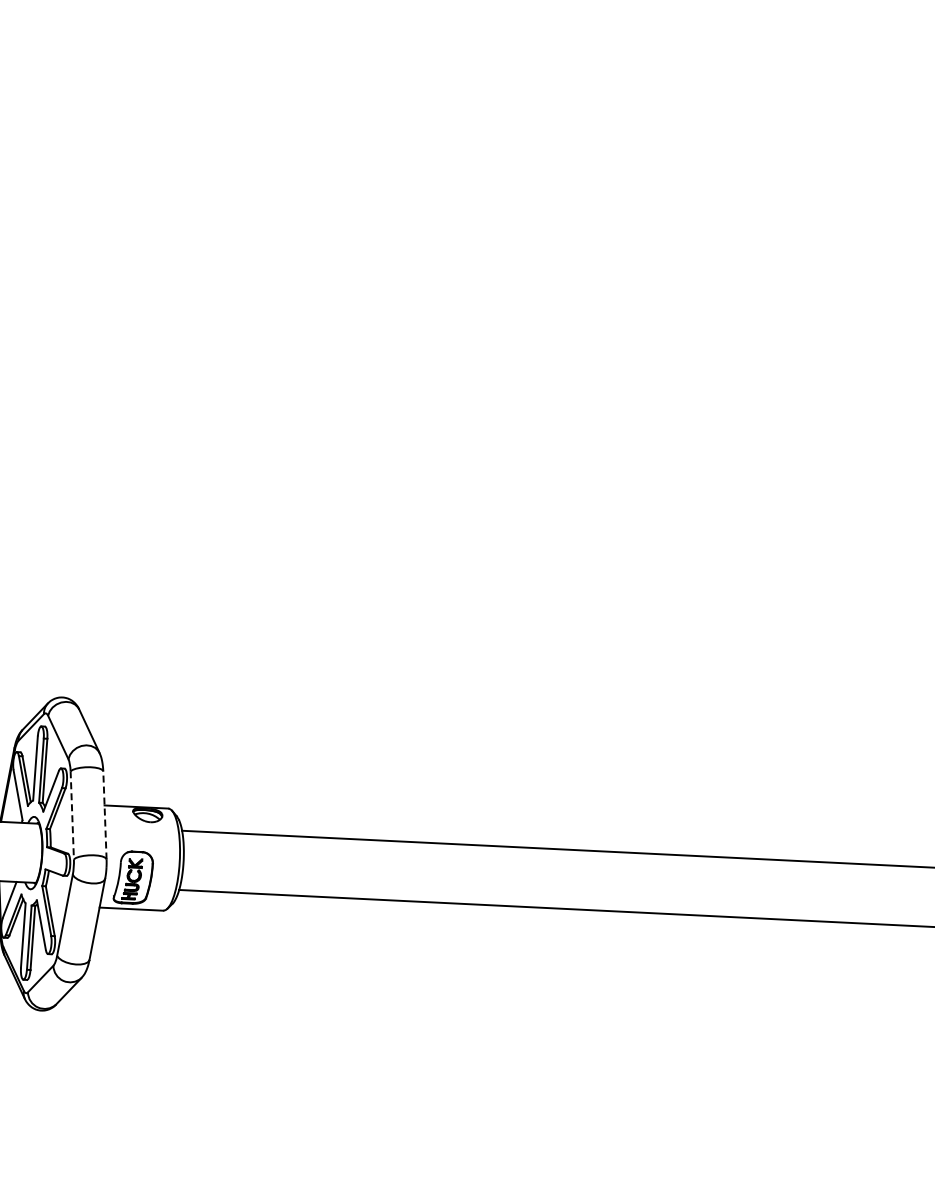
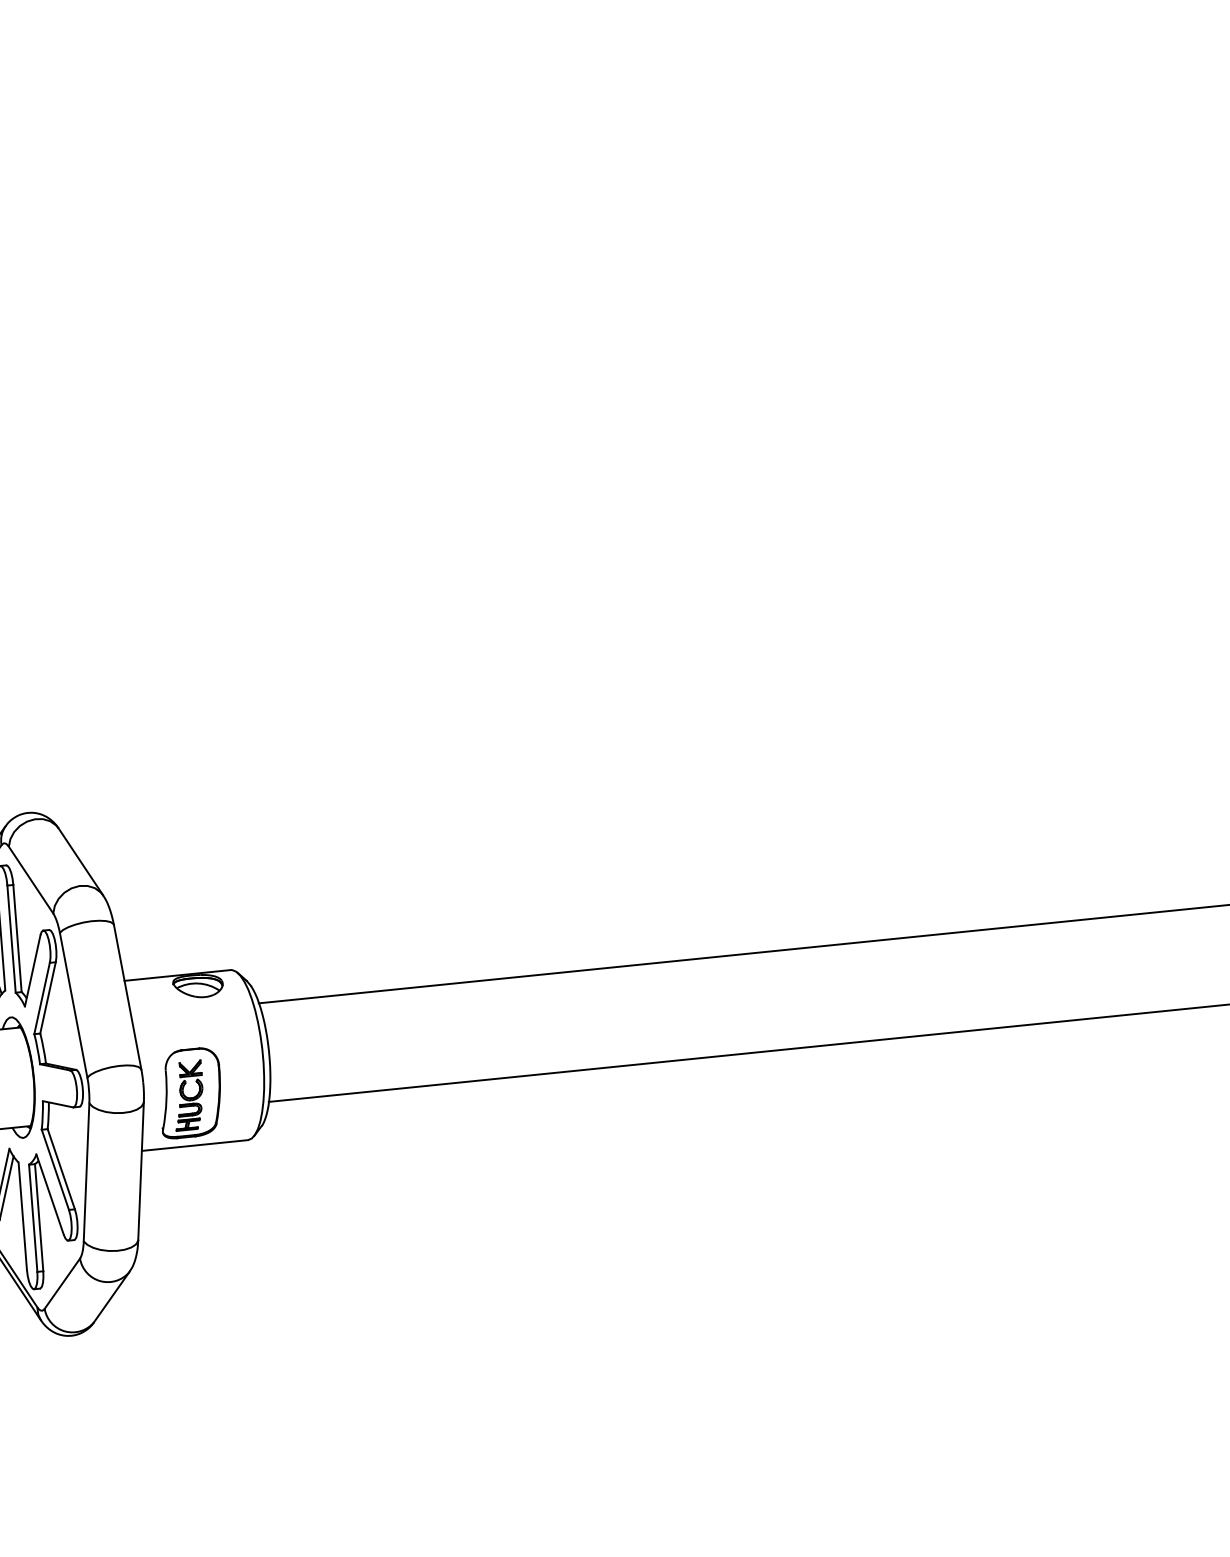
line: (104, 814) -> (126, 995), dashed -> solid
line: (72, 815) -> (74, 1005), dashed -> solid

